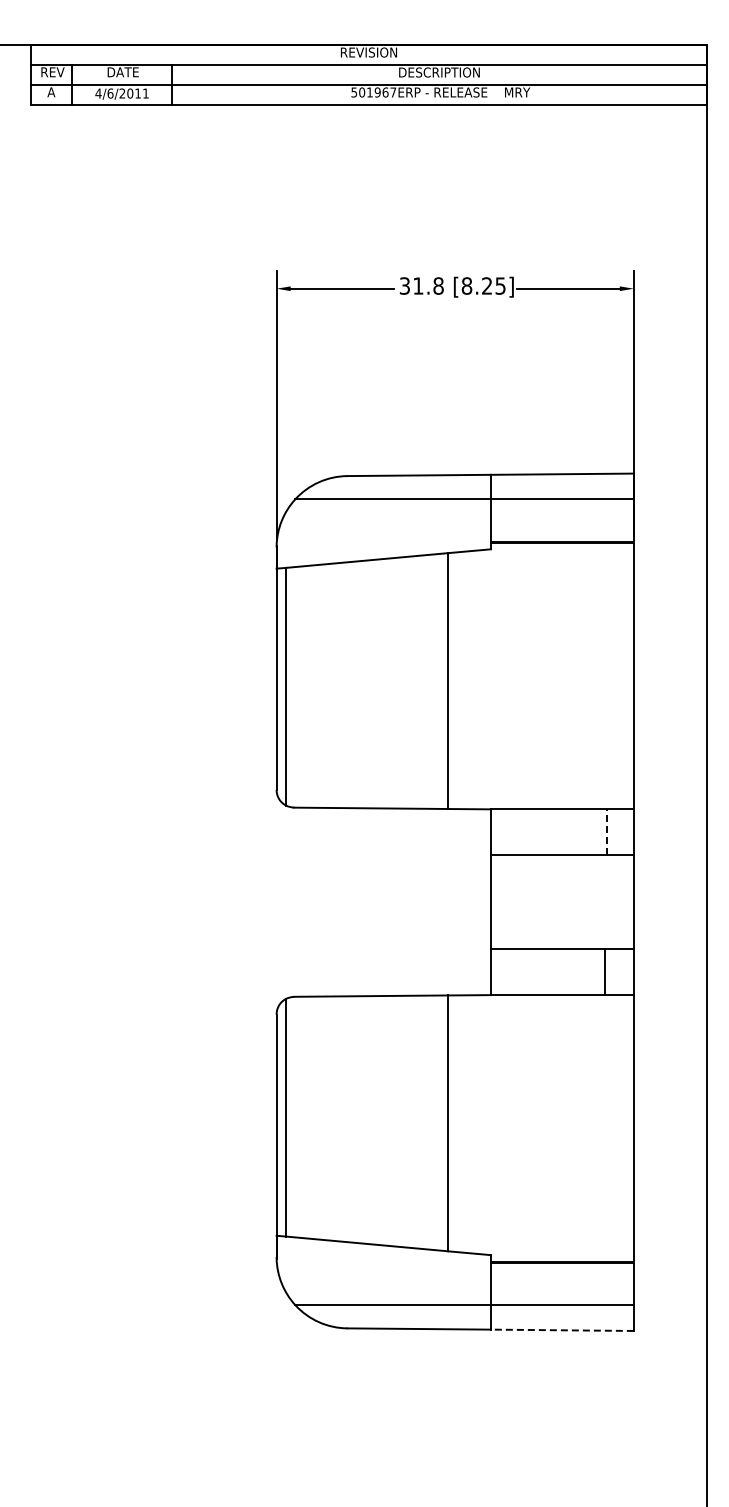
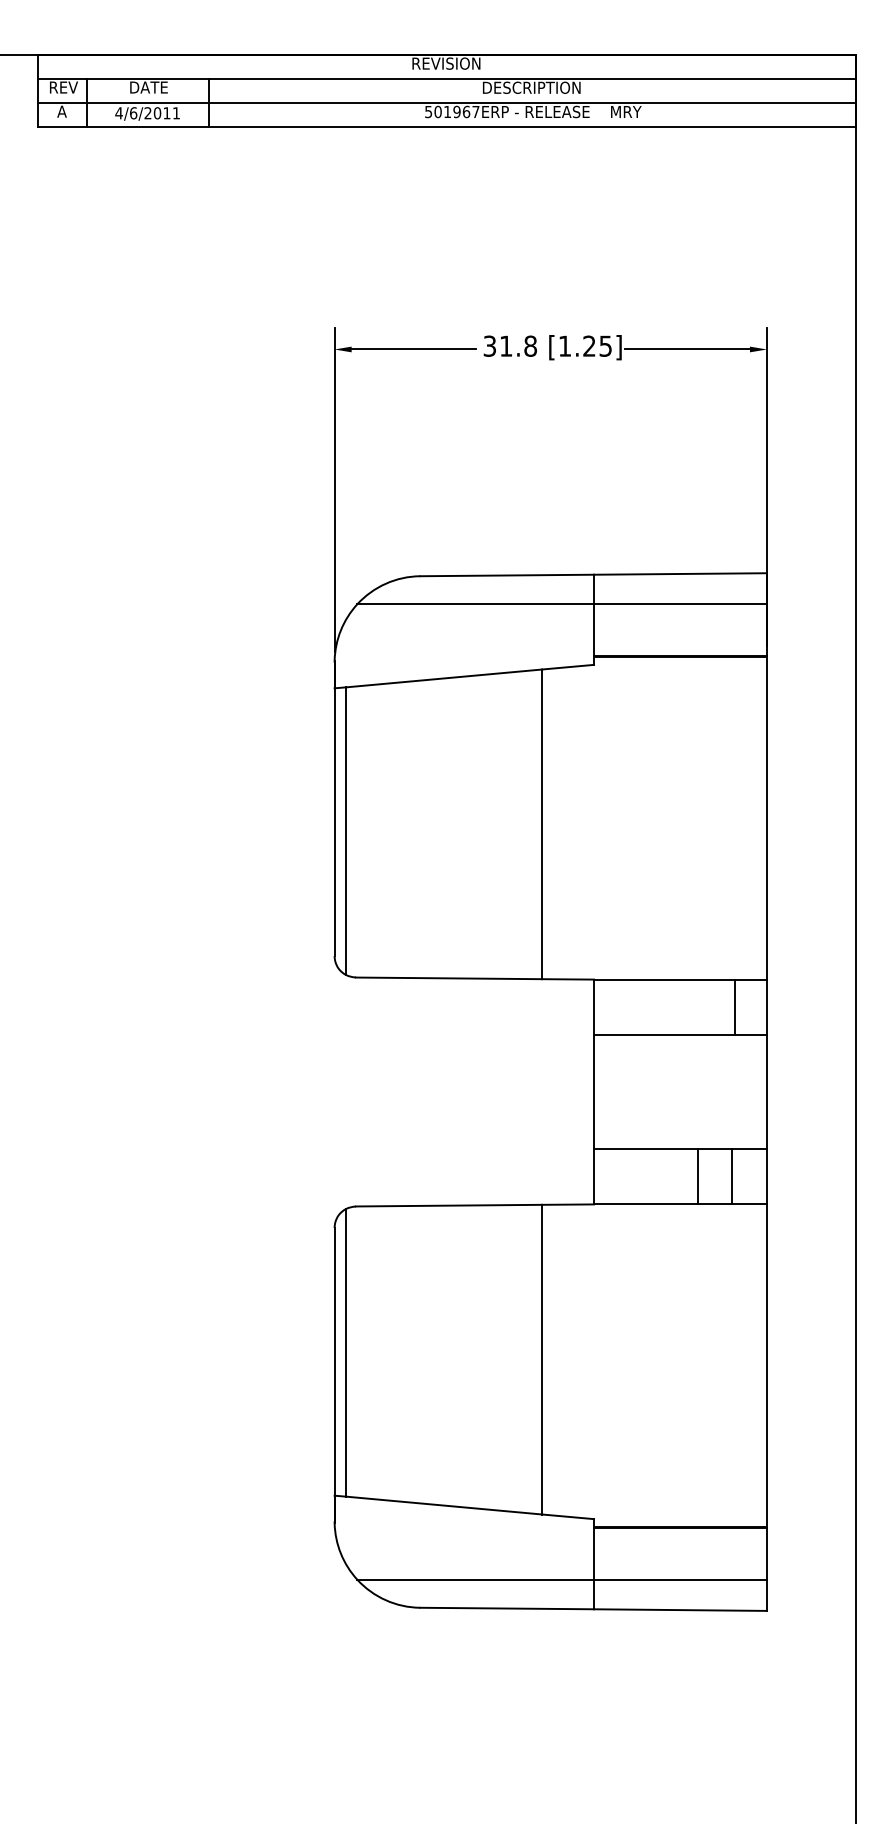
text: (466, 285) -> (564, 345), [8.25] -> [1.25]
line: (607, 832) -> (735, 1007), dashed -> solid
line: (576, 972) -> (697, 1177), added
line: (561, 1330) -> (679, 1610), dashed -> solid

